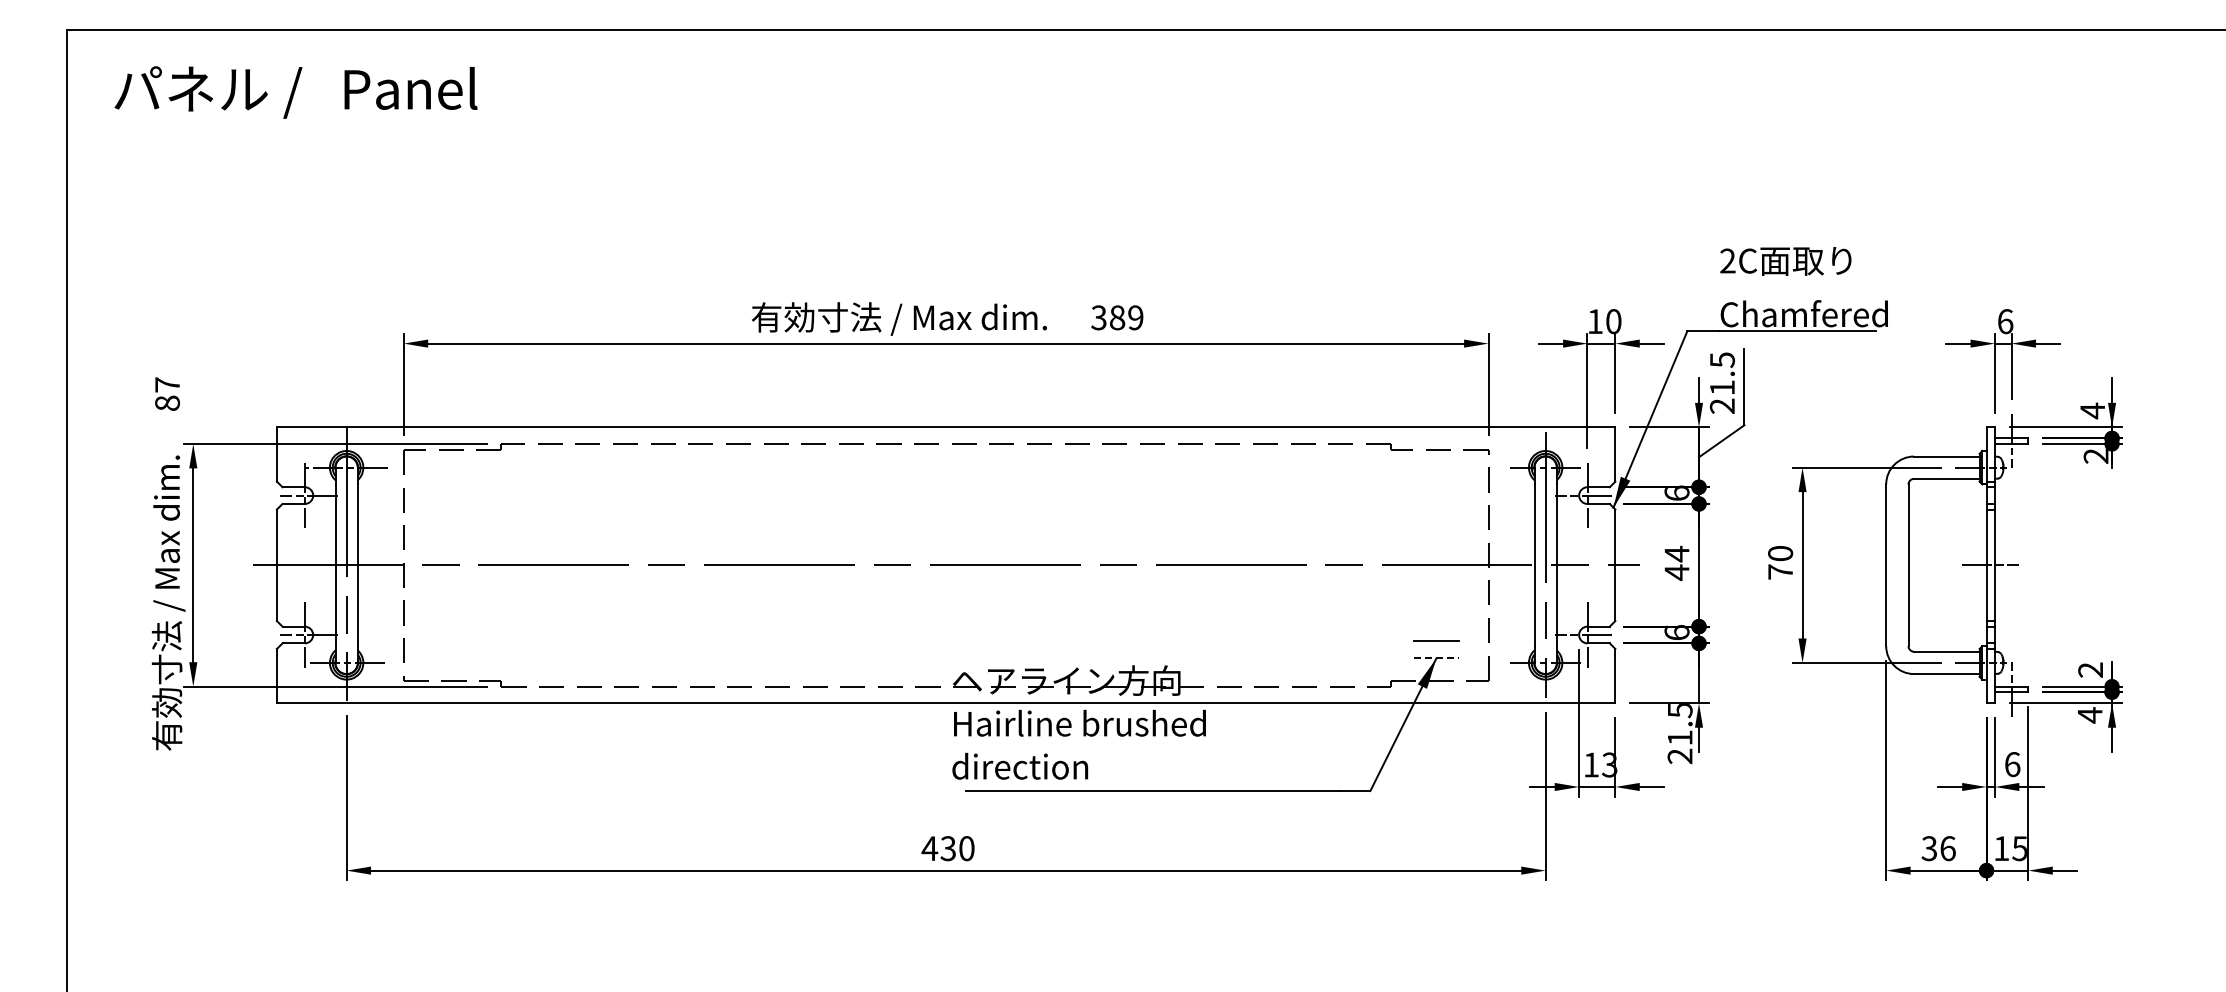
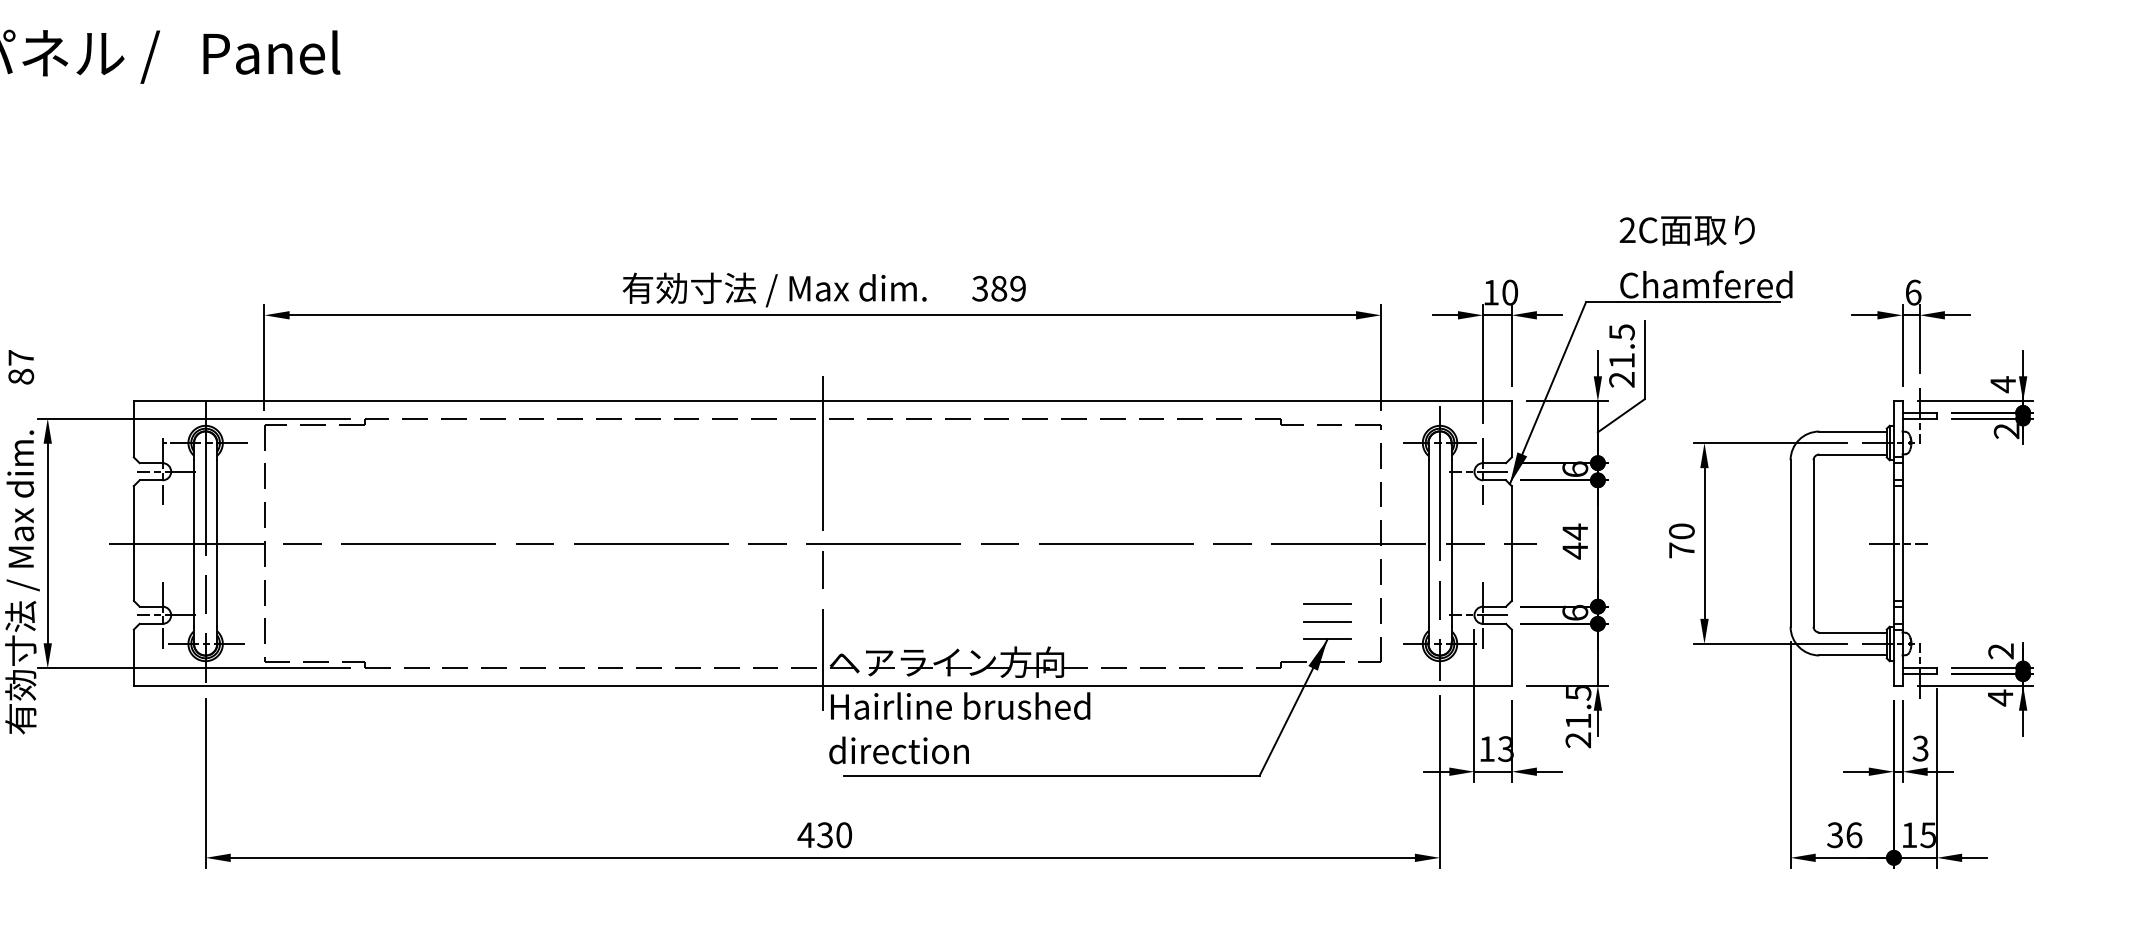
line: (946, 564) -> (823, 542), added
line: (1435, 624) -> (1326, 604), added
line: (1436, 658) -> (1327, 639), dashed -> solid
text: (2012, 764) -> (1920, 748), 6 -> 3

